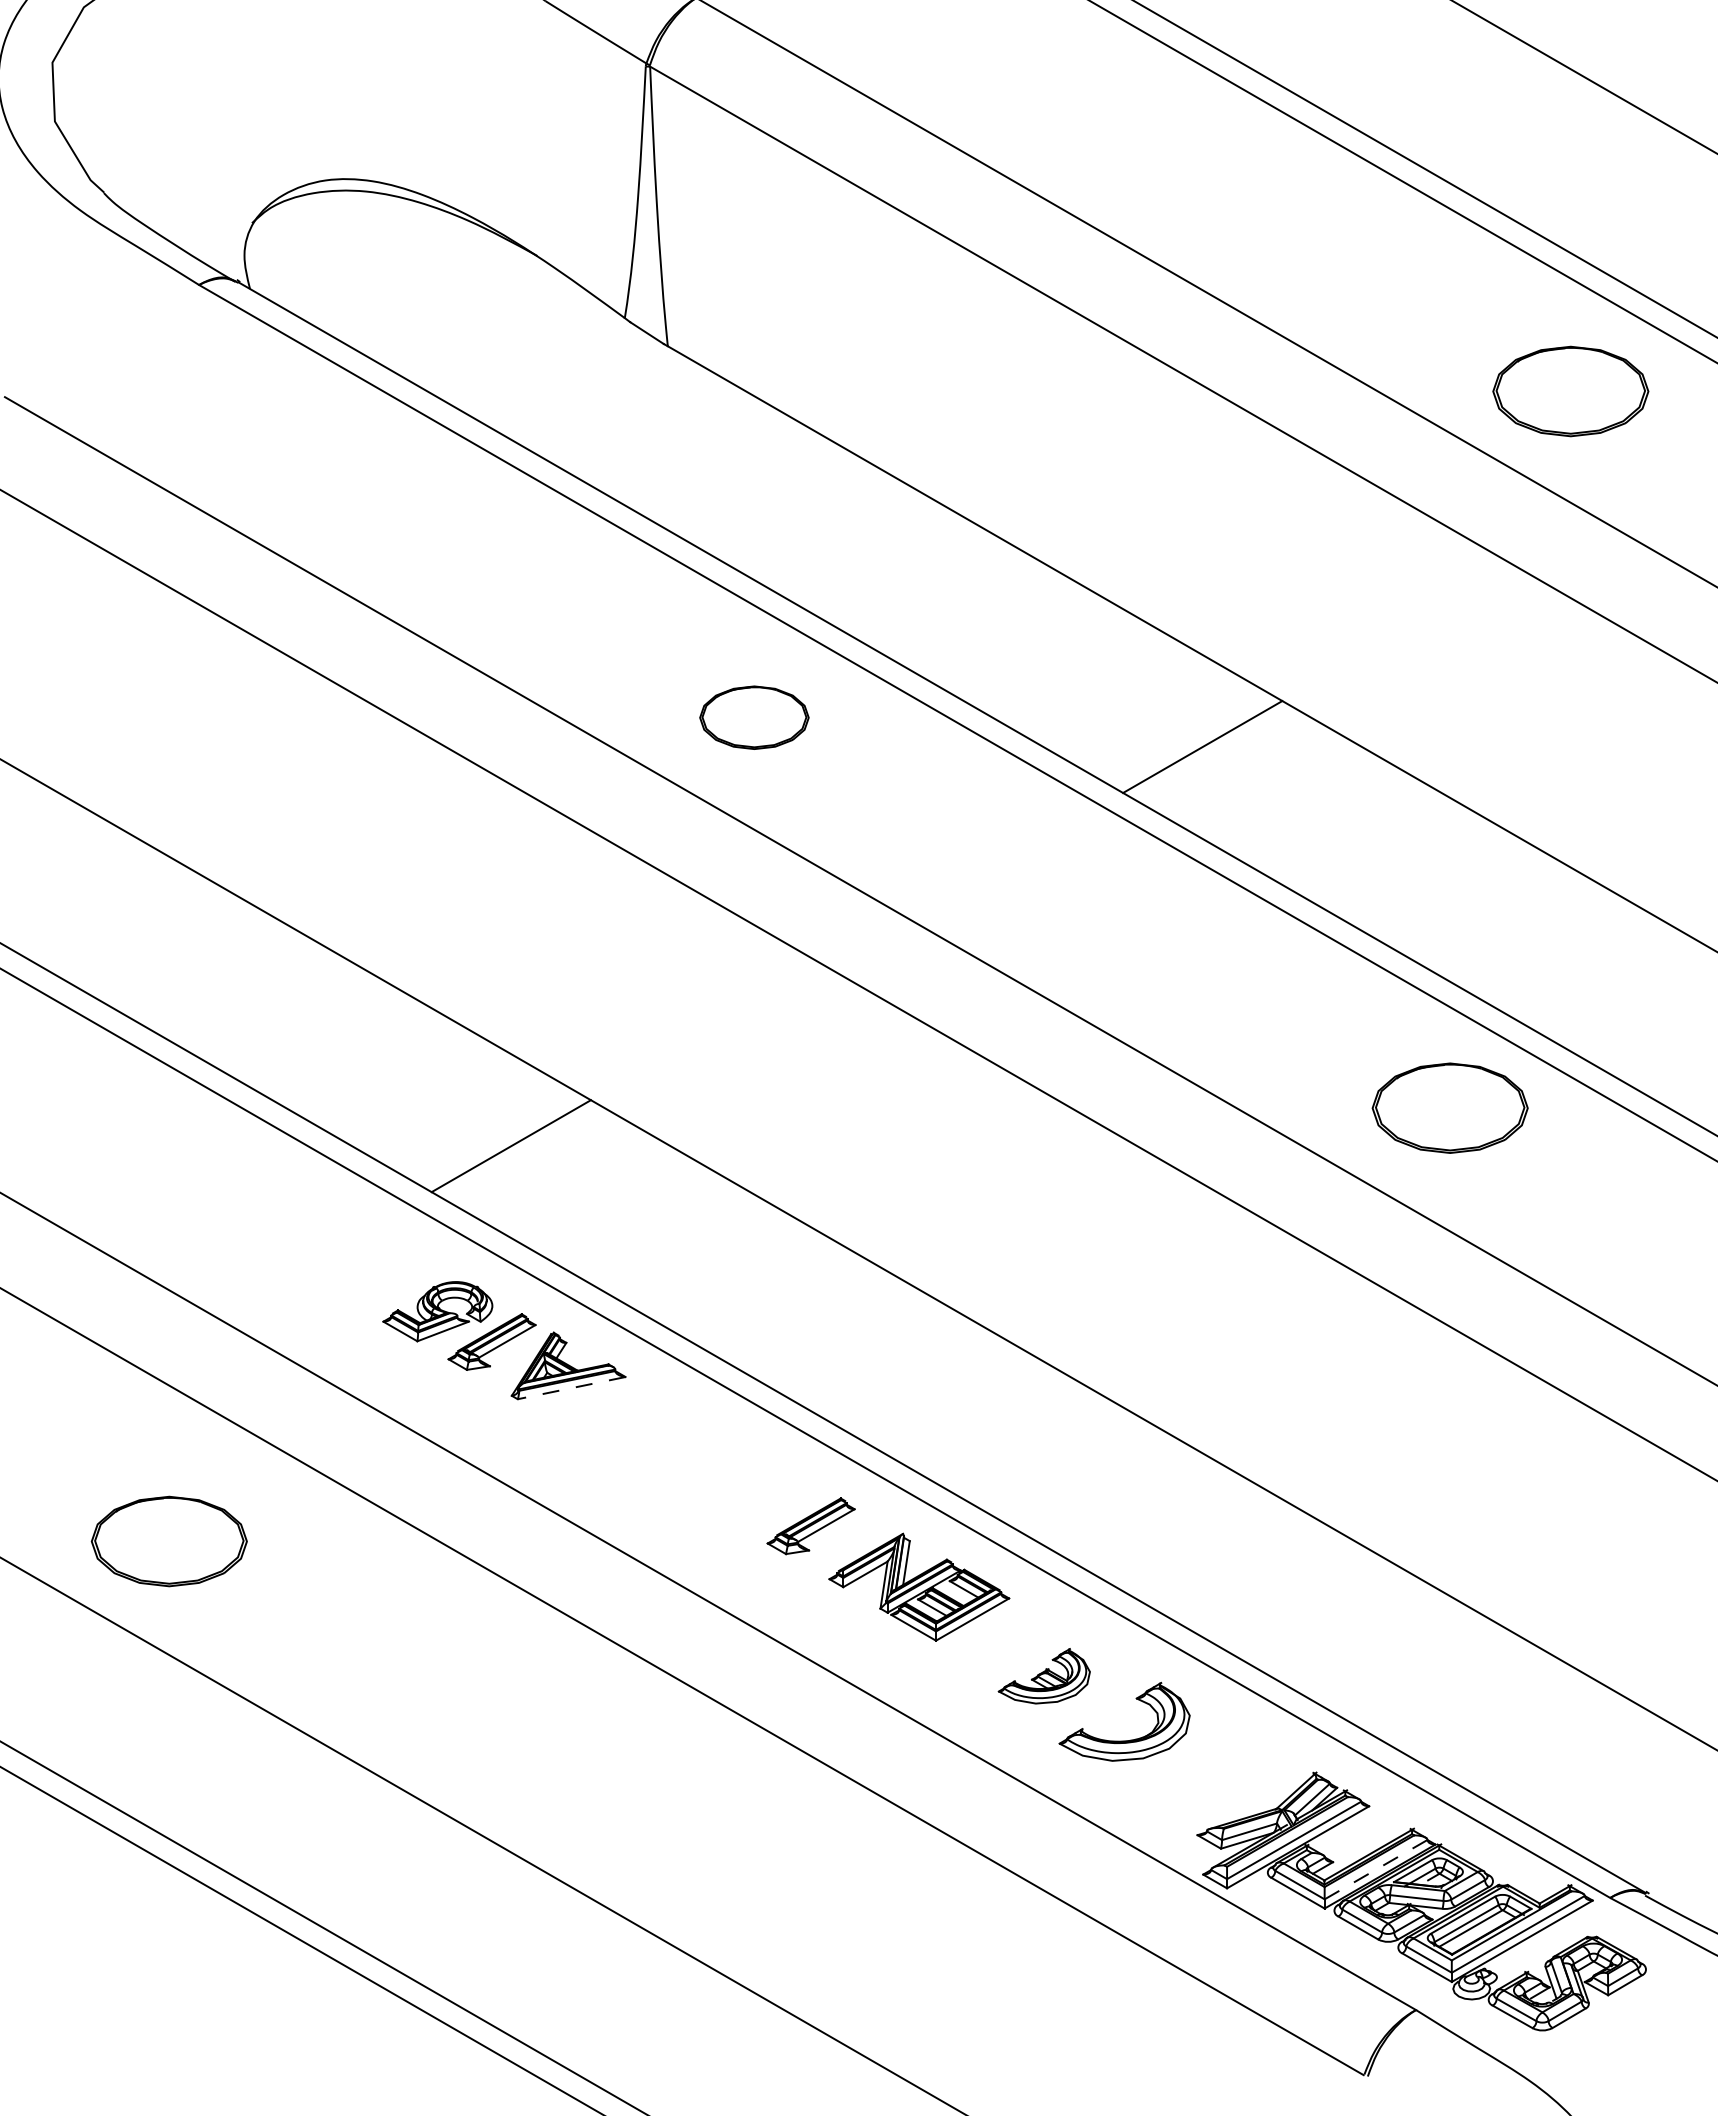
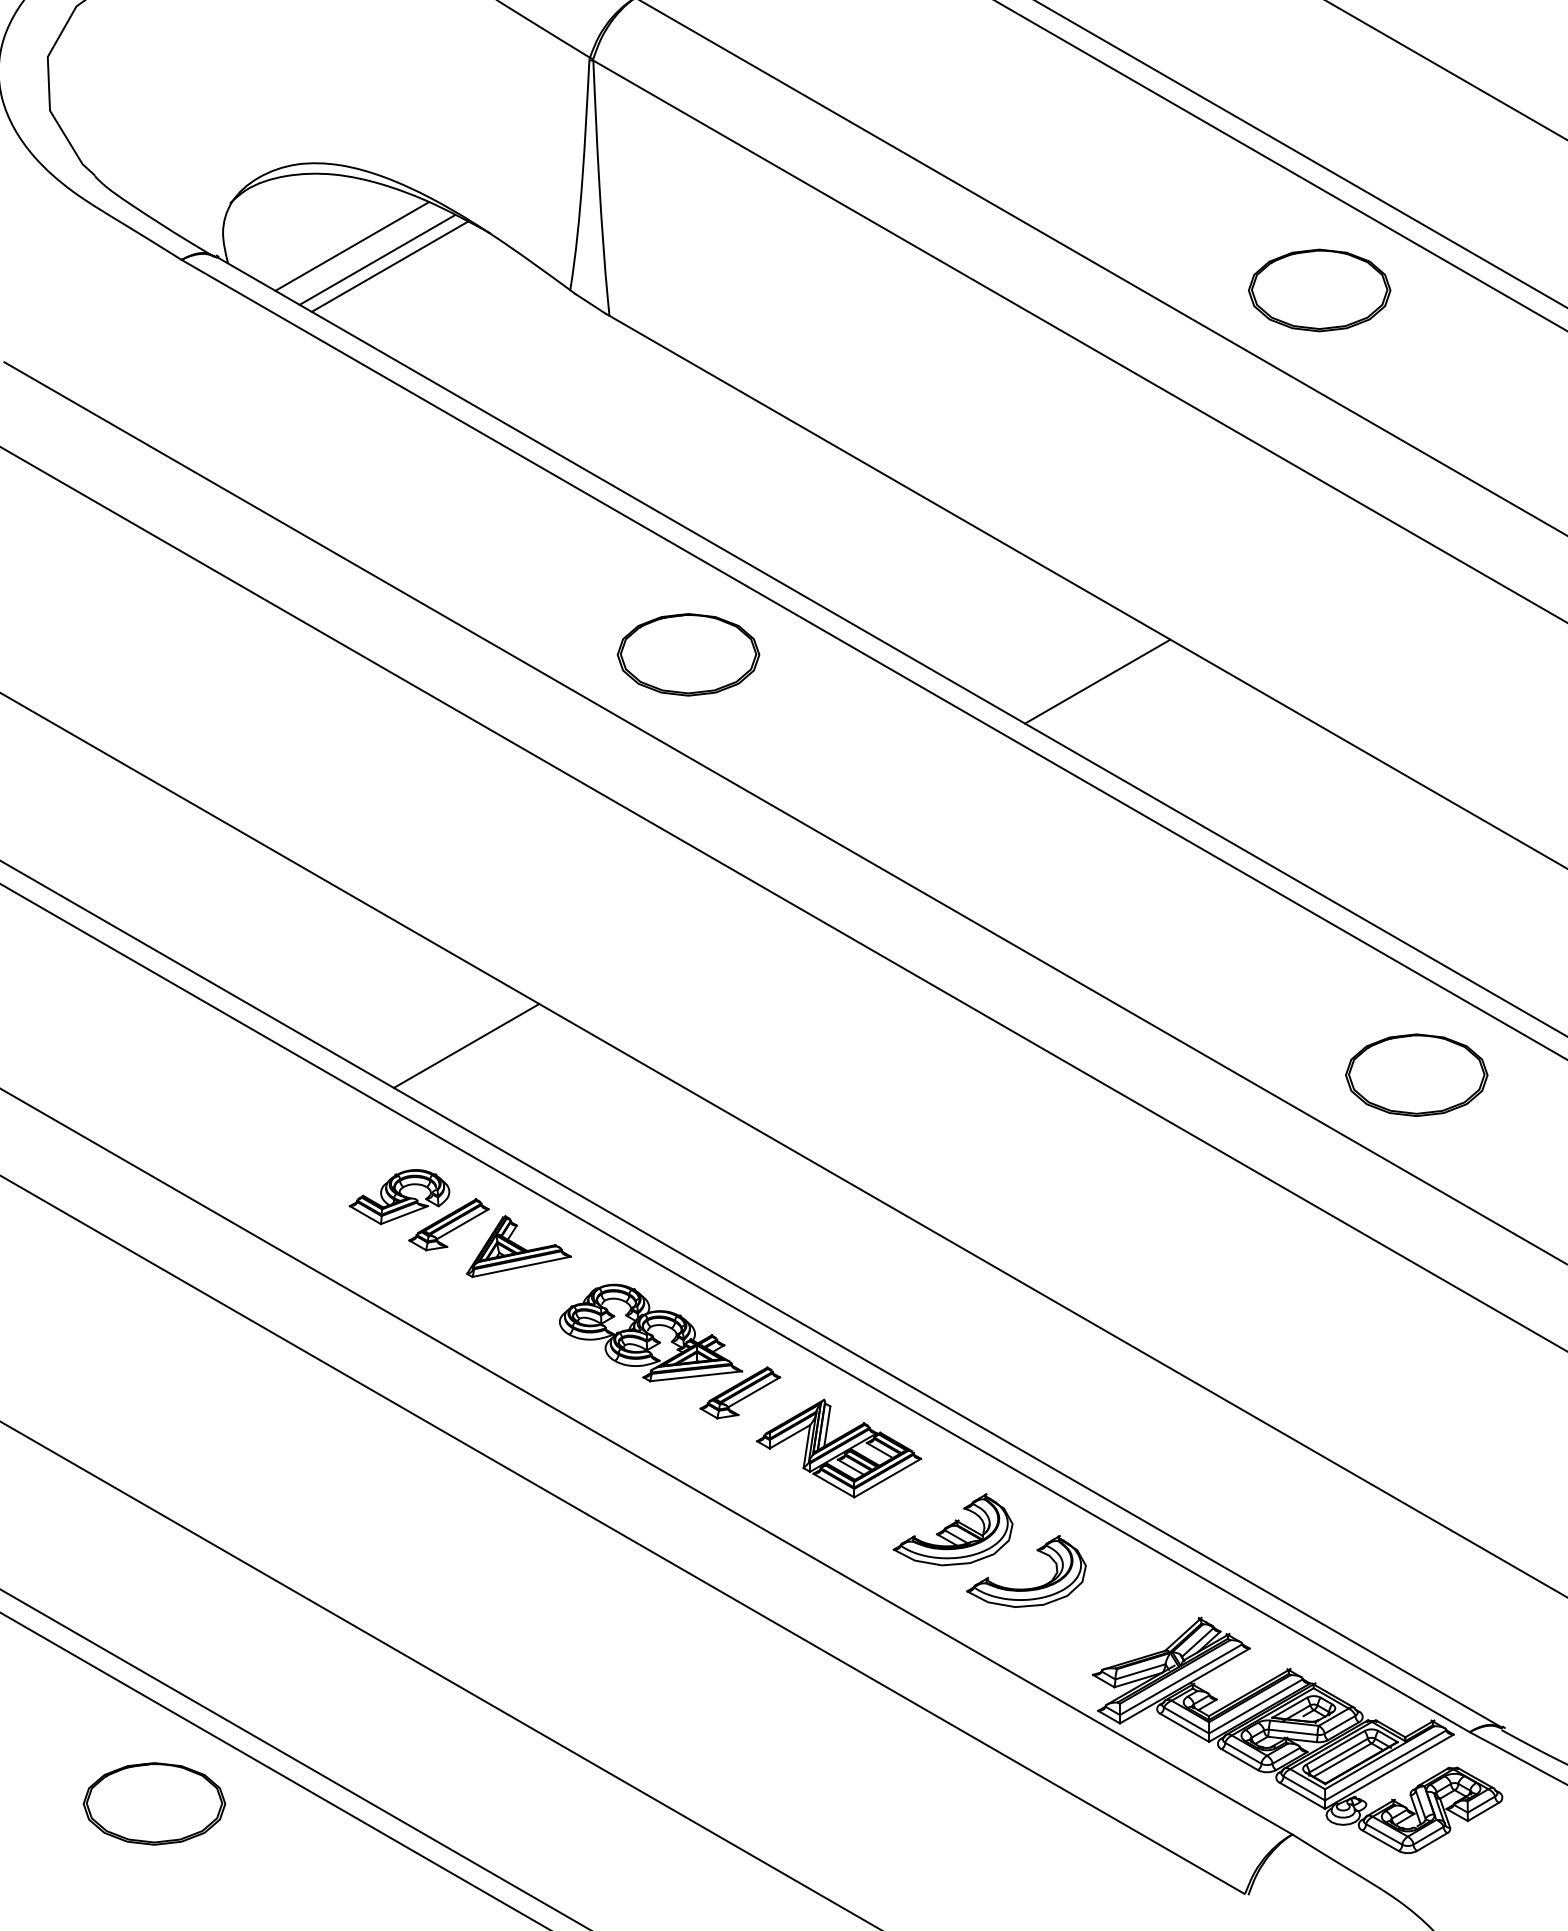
line: (385, 269) -> (351, 245), added
line: (413, 285) -> (377, 260), added
line: (426, 292) -> (389, 266), added
part: (1570, 391) -> (1319, 290), moved
part: (754, 717) -> (688, 654), size x1.43
part: (1449, 1107) -> (1416, 1074), moved
line: (571, 1388) -> (521, 1267), dashed -> solid
part: (713, 1460) -> (651, 1332), added
part: (168, 1541) -> (153, 1803), moved
part: (1044, 1676) -> (953, 1530), size x1.43
line: (1376, 1869) -> (1256, 1706), dashed -> solid

